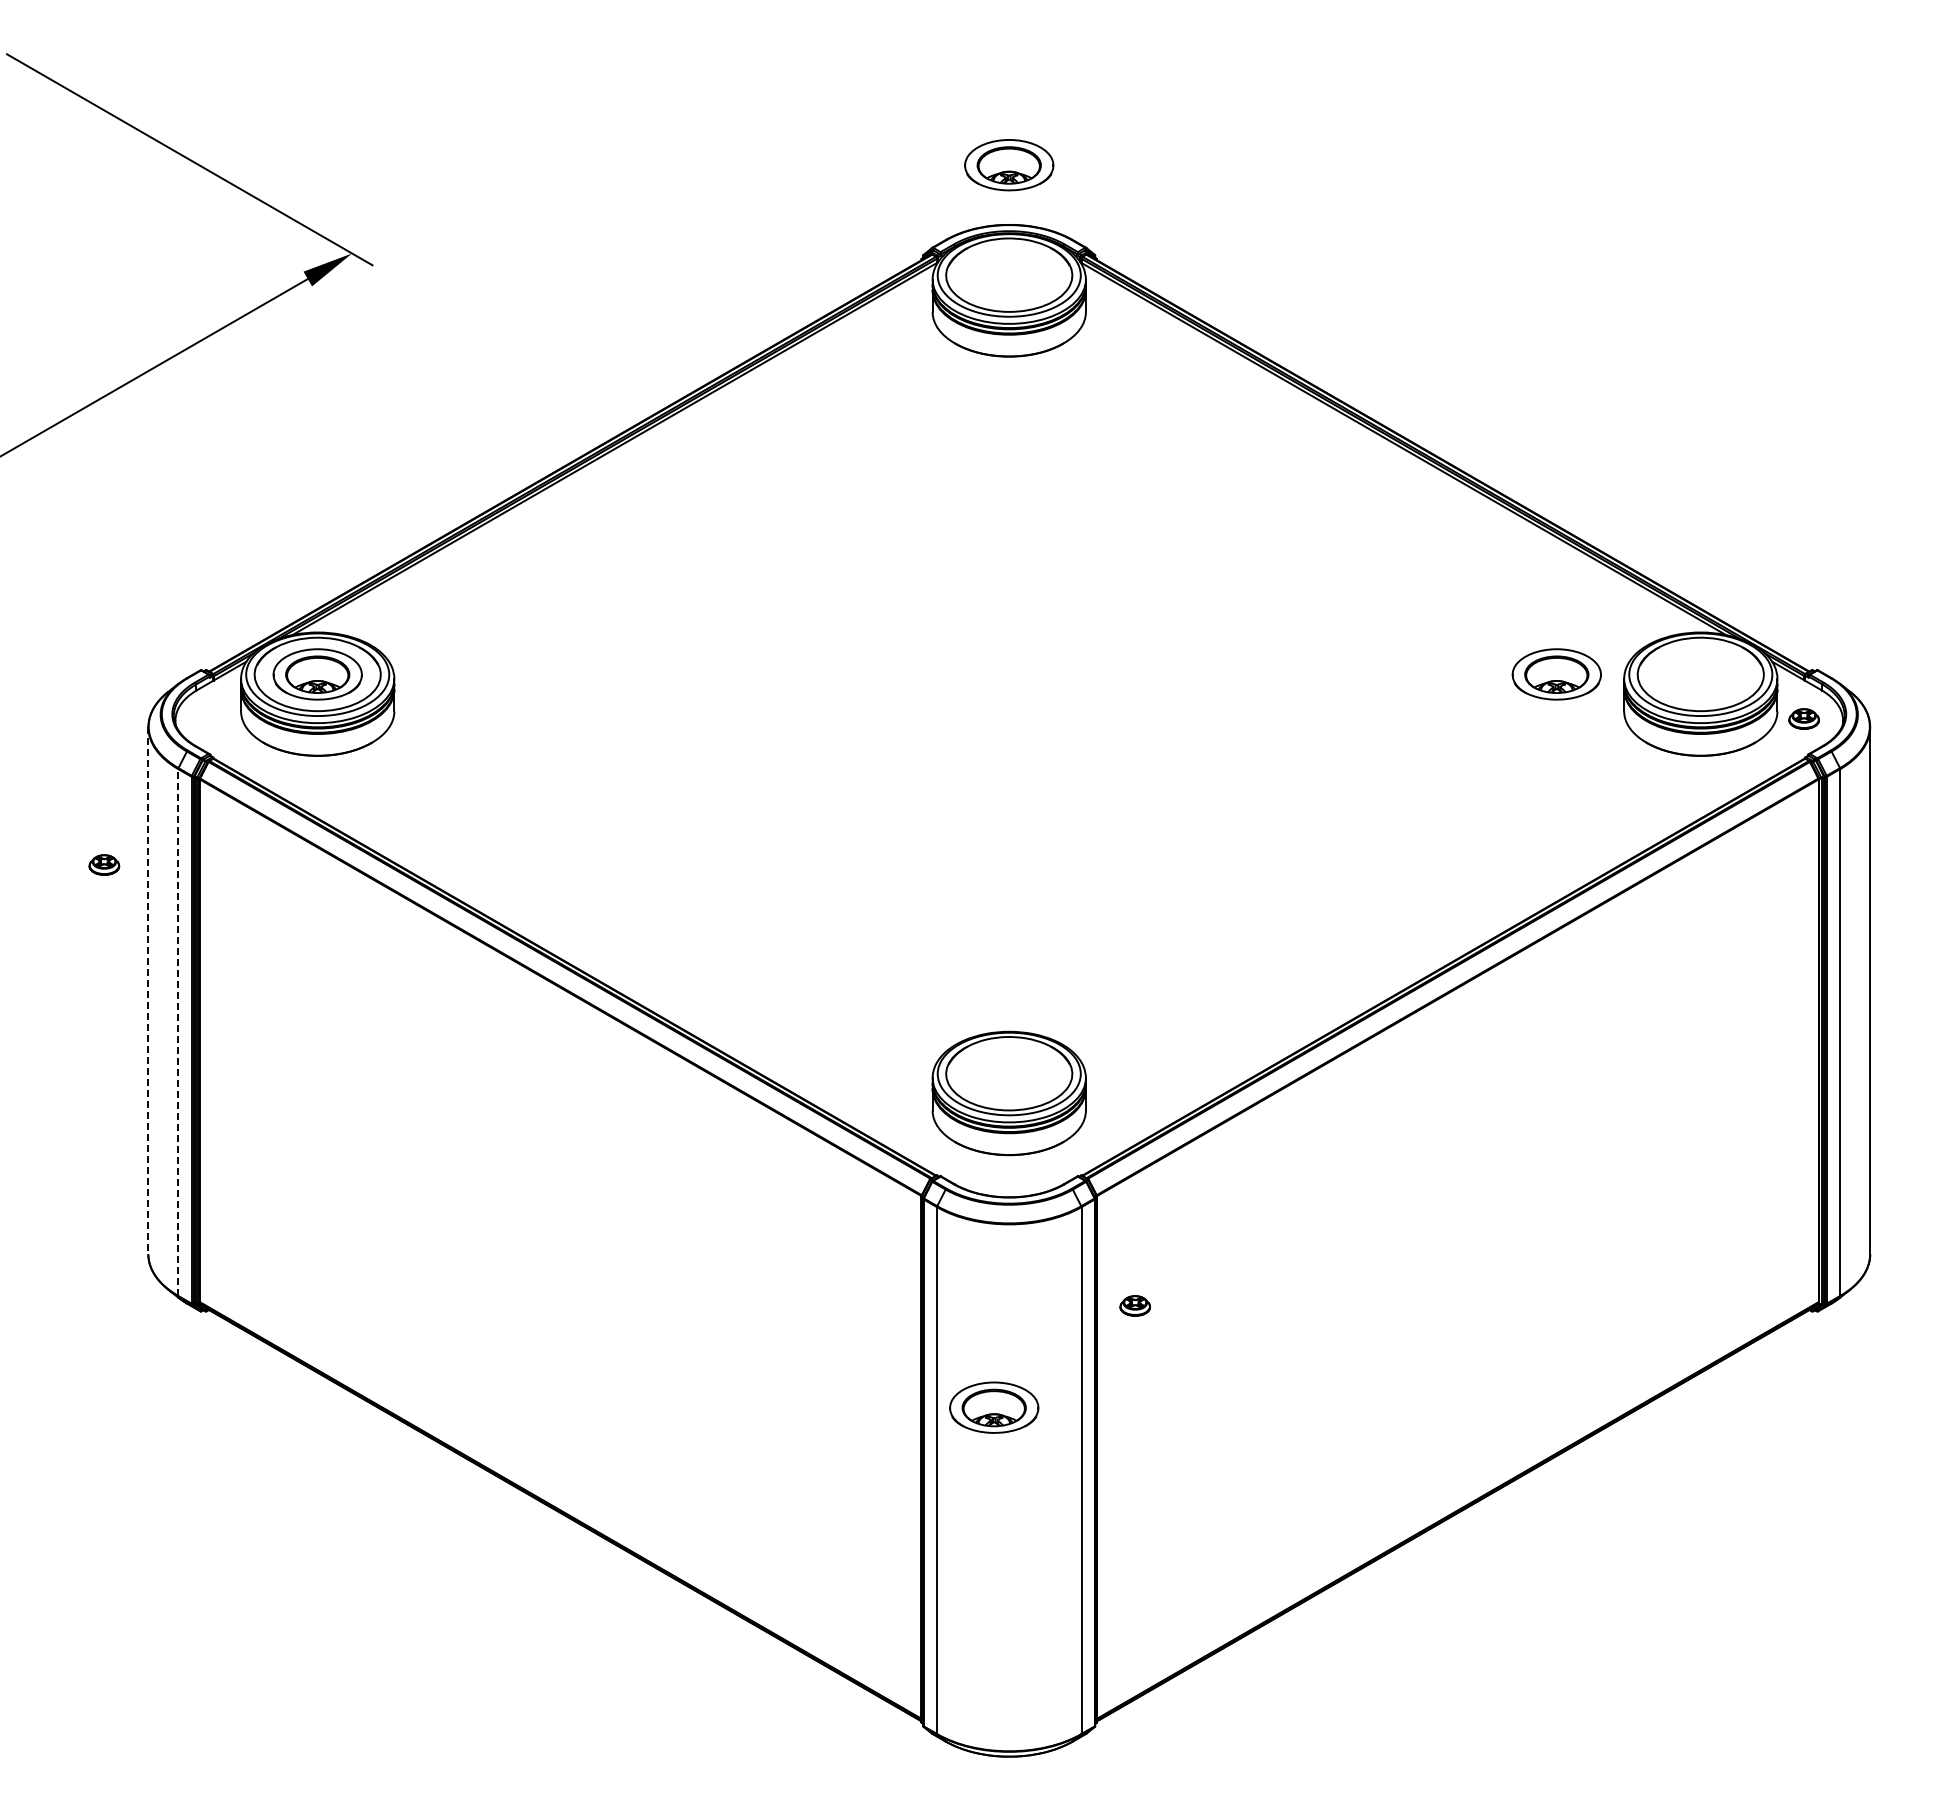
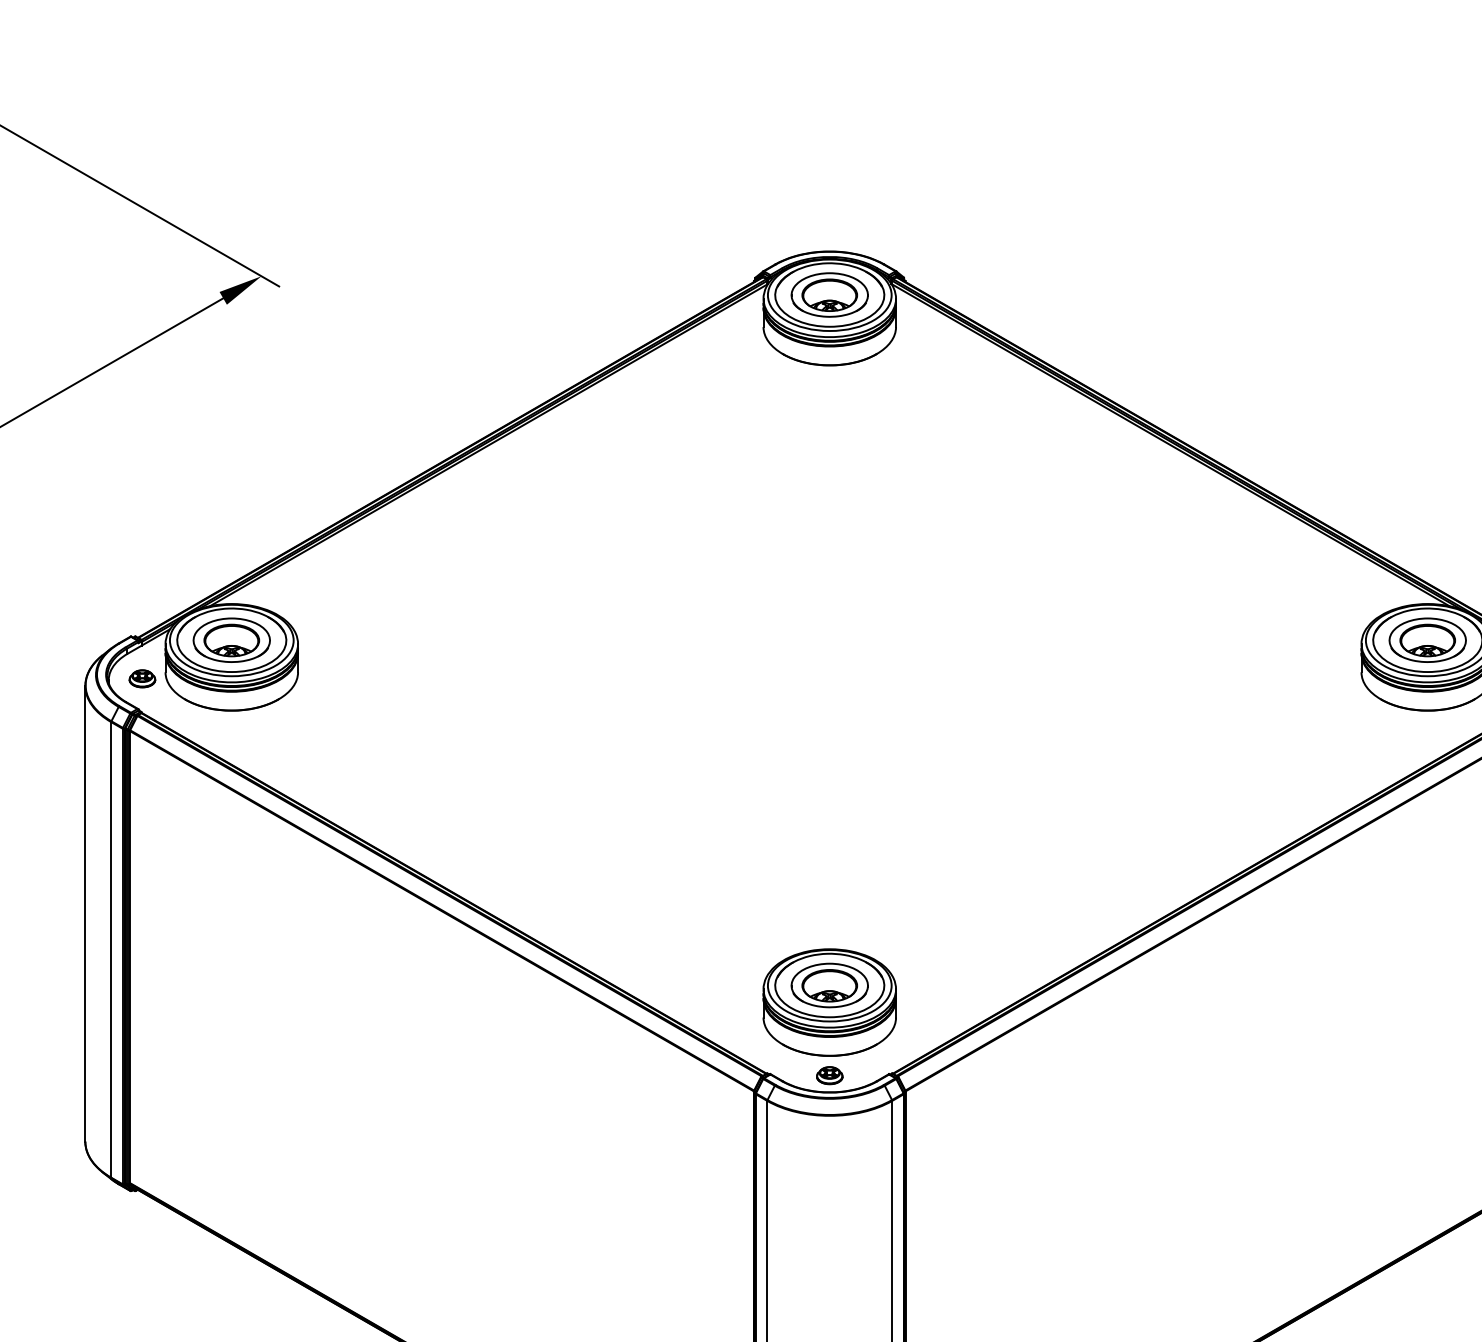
part: (1009, 165) -> (829, 295), moved
part: (1556, 674) -> (1427, 640), moved
part: (104, 864) -> (142, 678), moved
line: (148, 991) -> (85, 914), dashed -> solid
line: (178, 1032) -> (111, 949), dashed -> solid
part: (1134, 1305) -> (829, 1075), moved
part: (994, 1407) -> (829, 985), moved

